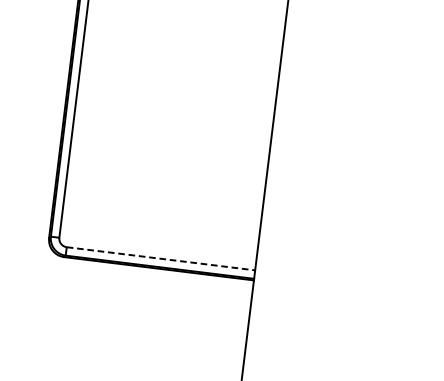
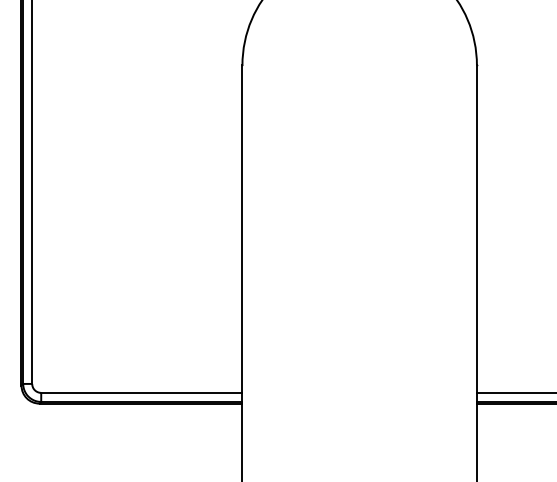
line: (160, 258) -> (141, 392), dashed -> solid

